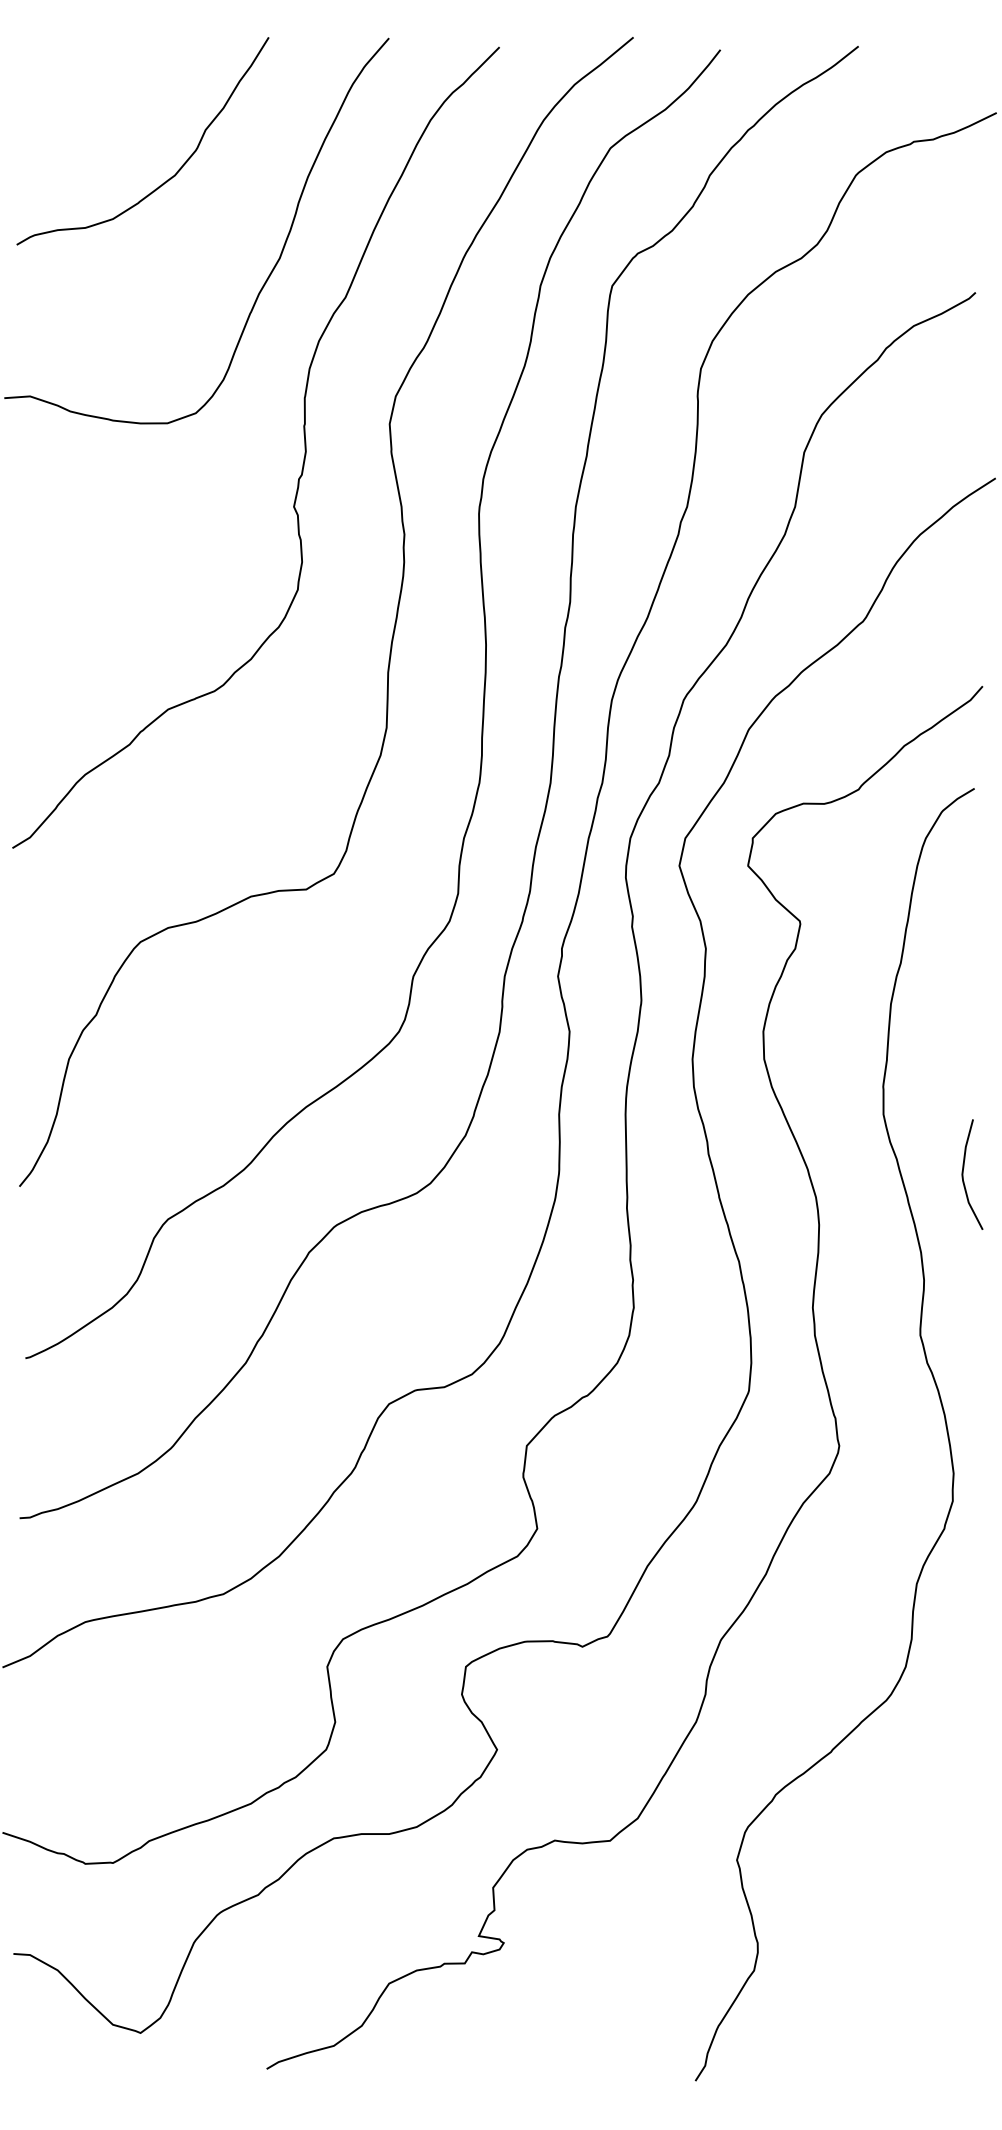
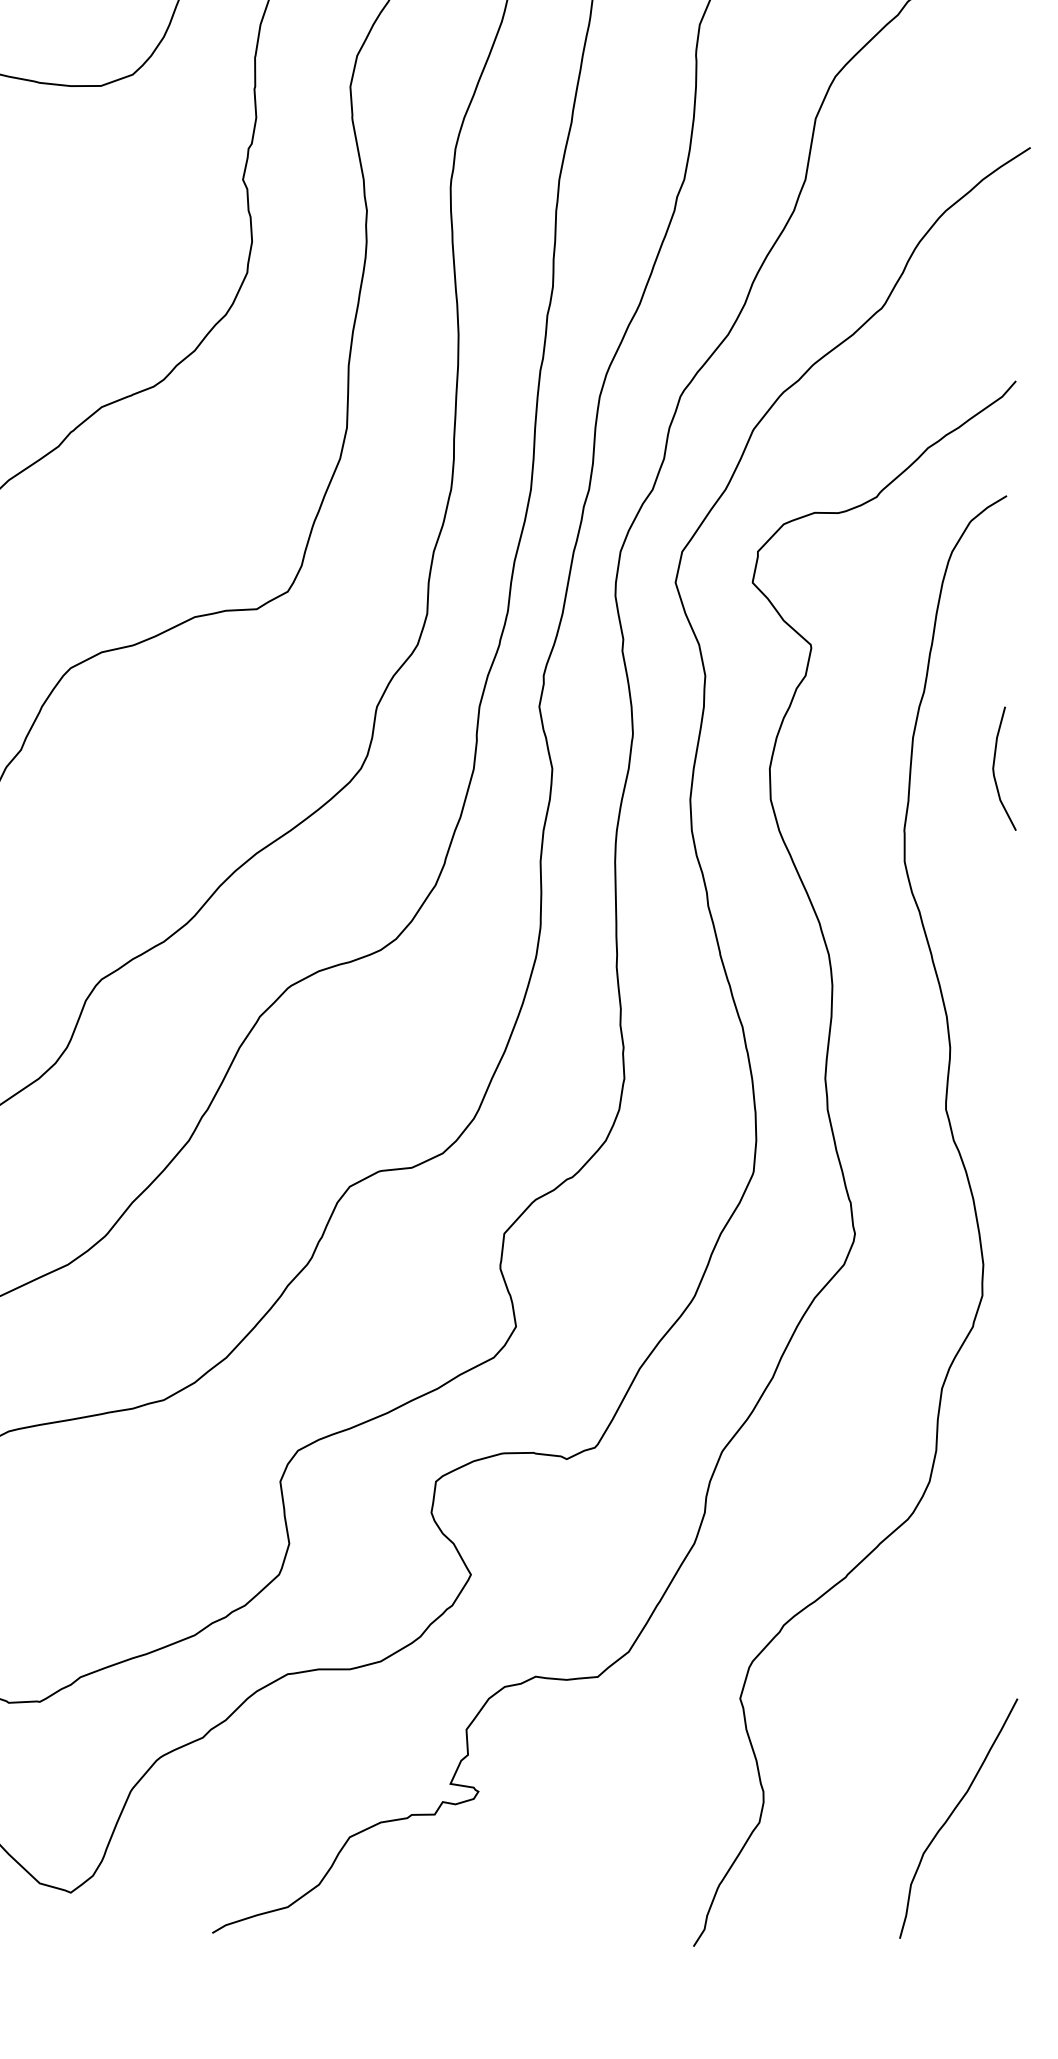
curve: (963, 1174) -> (994, 768), moved
curve: (925, 1964) -> (951, 1815), added

